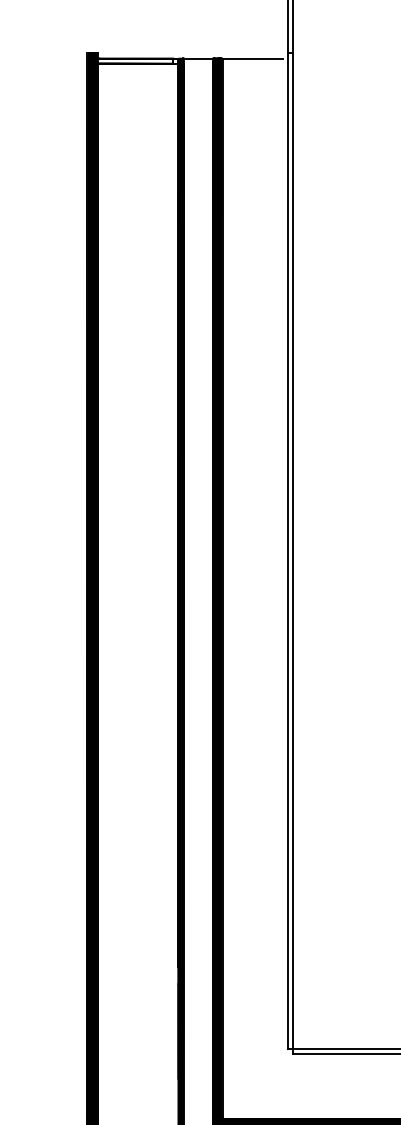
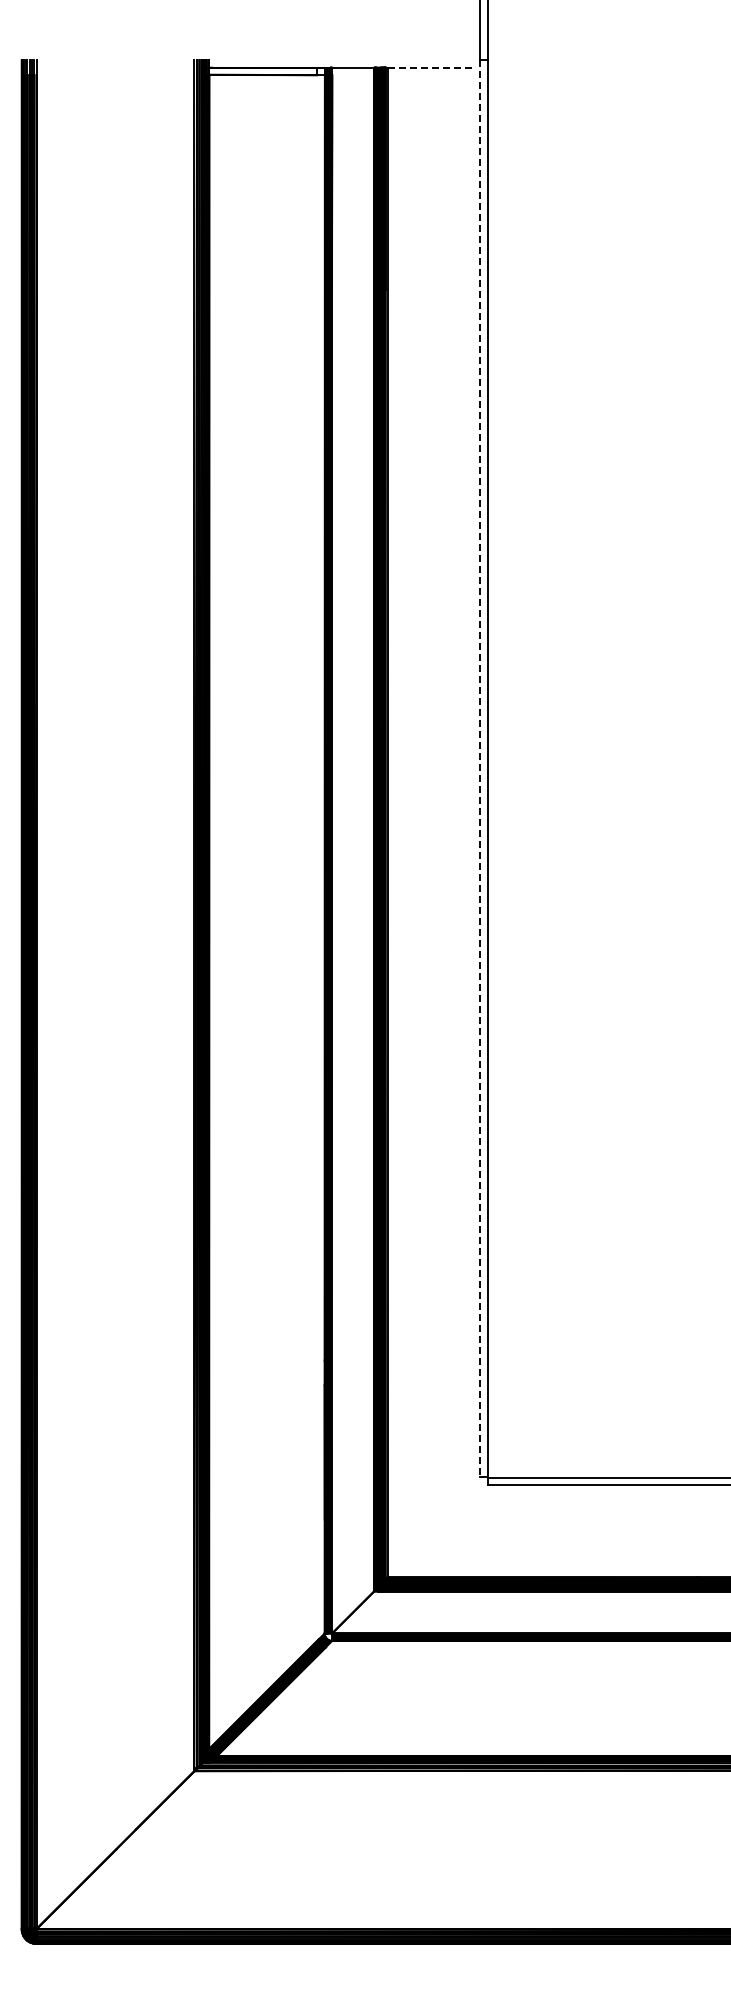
line: (253, 58) -> (431, 67), solid -> dashed
line: (287, 550) -> (480, 768), solid -> dashed

